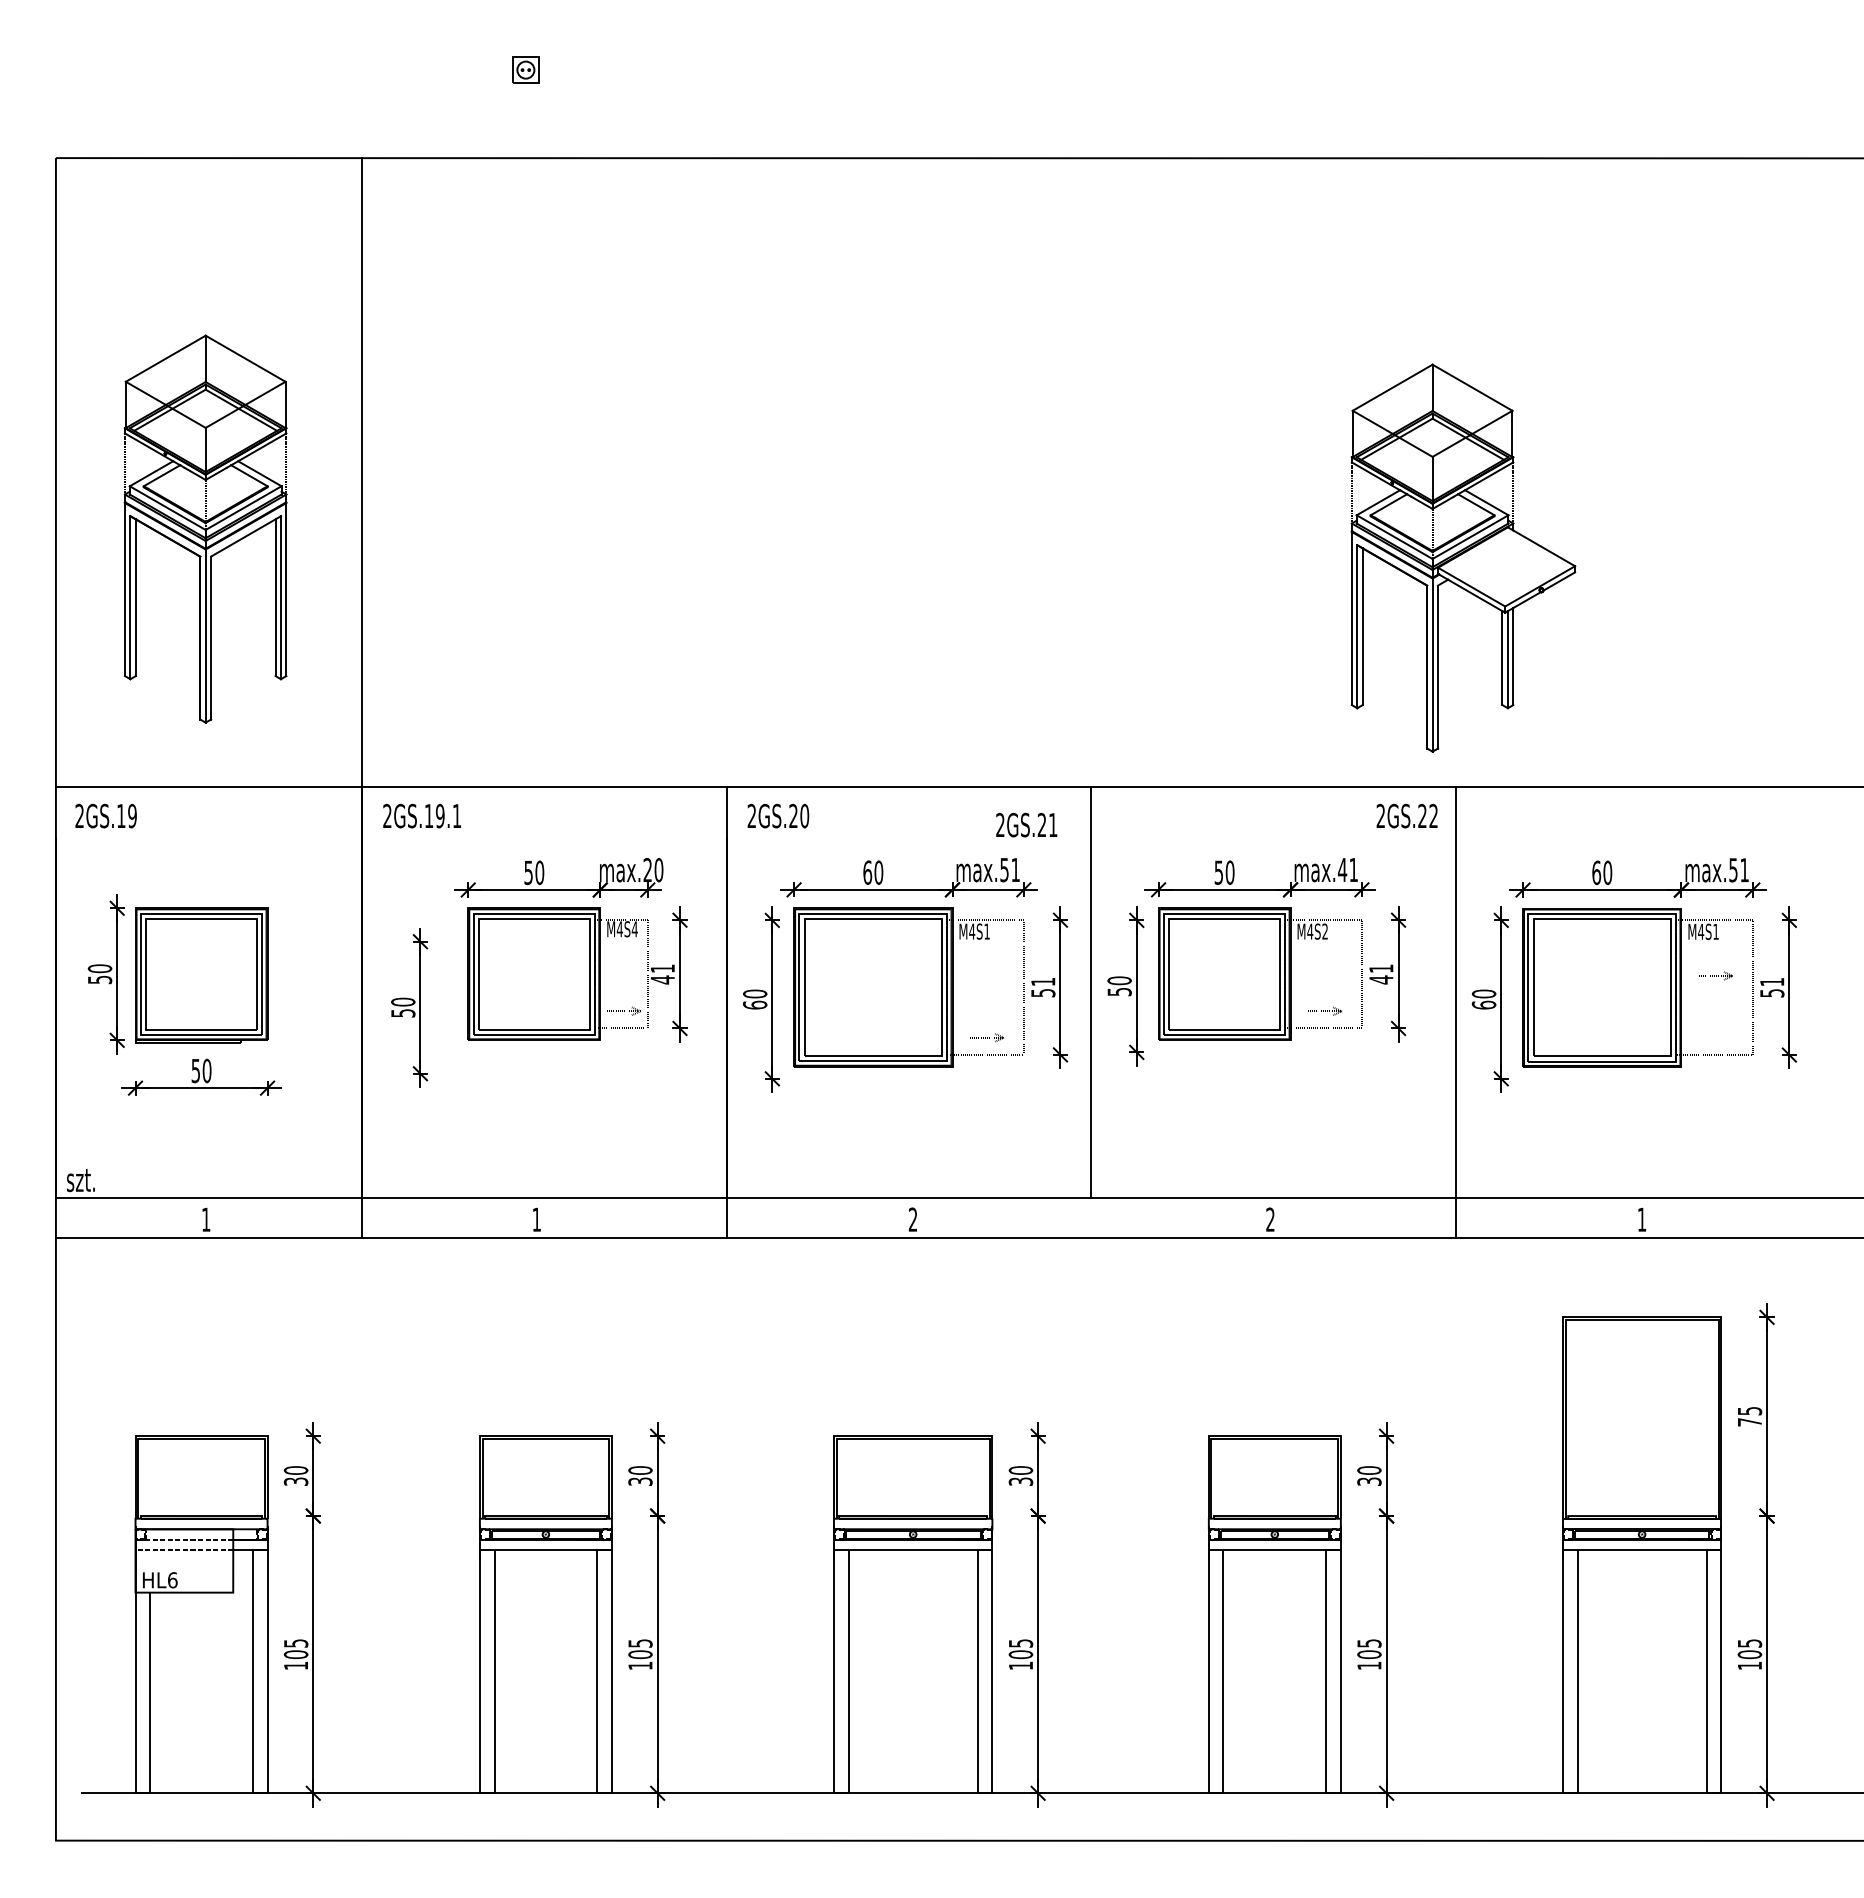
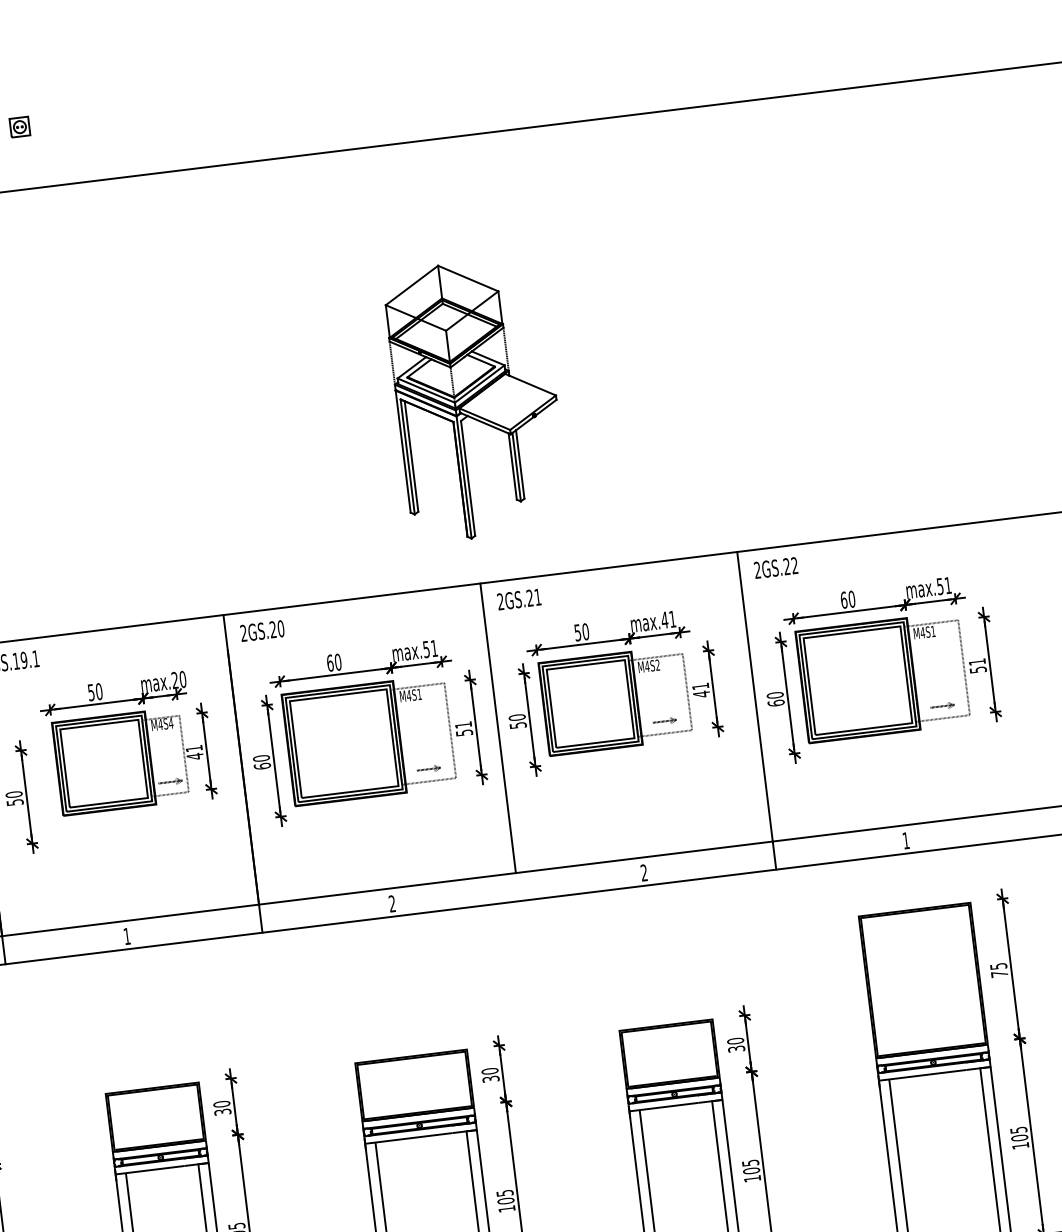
part: (1463, 557) -> (476, 399), moved
text: (1406, 815) -> (775, 567), moved
text: (1026, 824) -> (519, 599), moved
part: (1715, 975) -> (942, 706), moved

